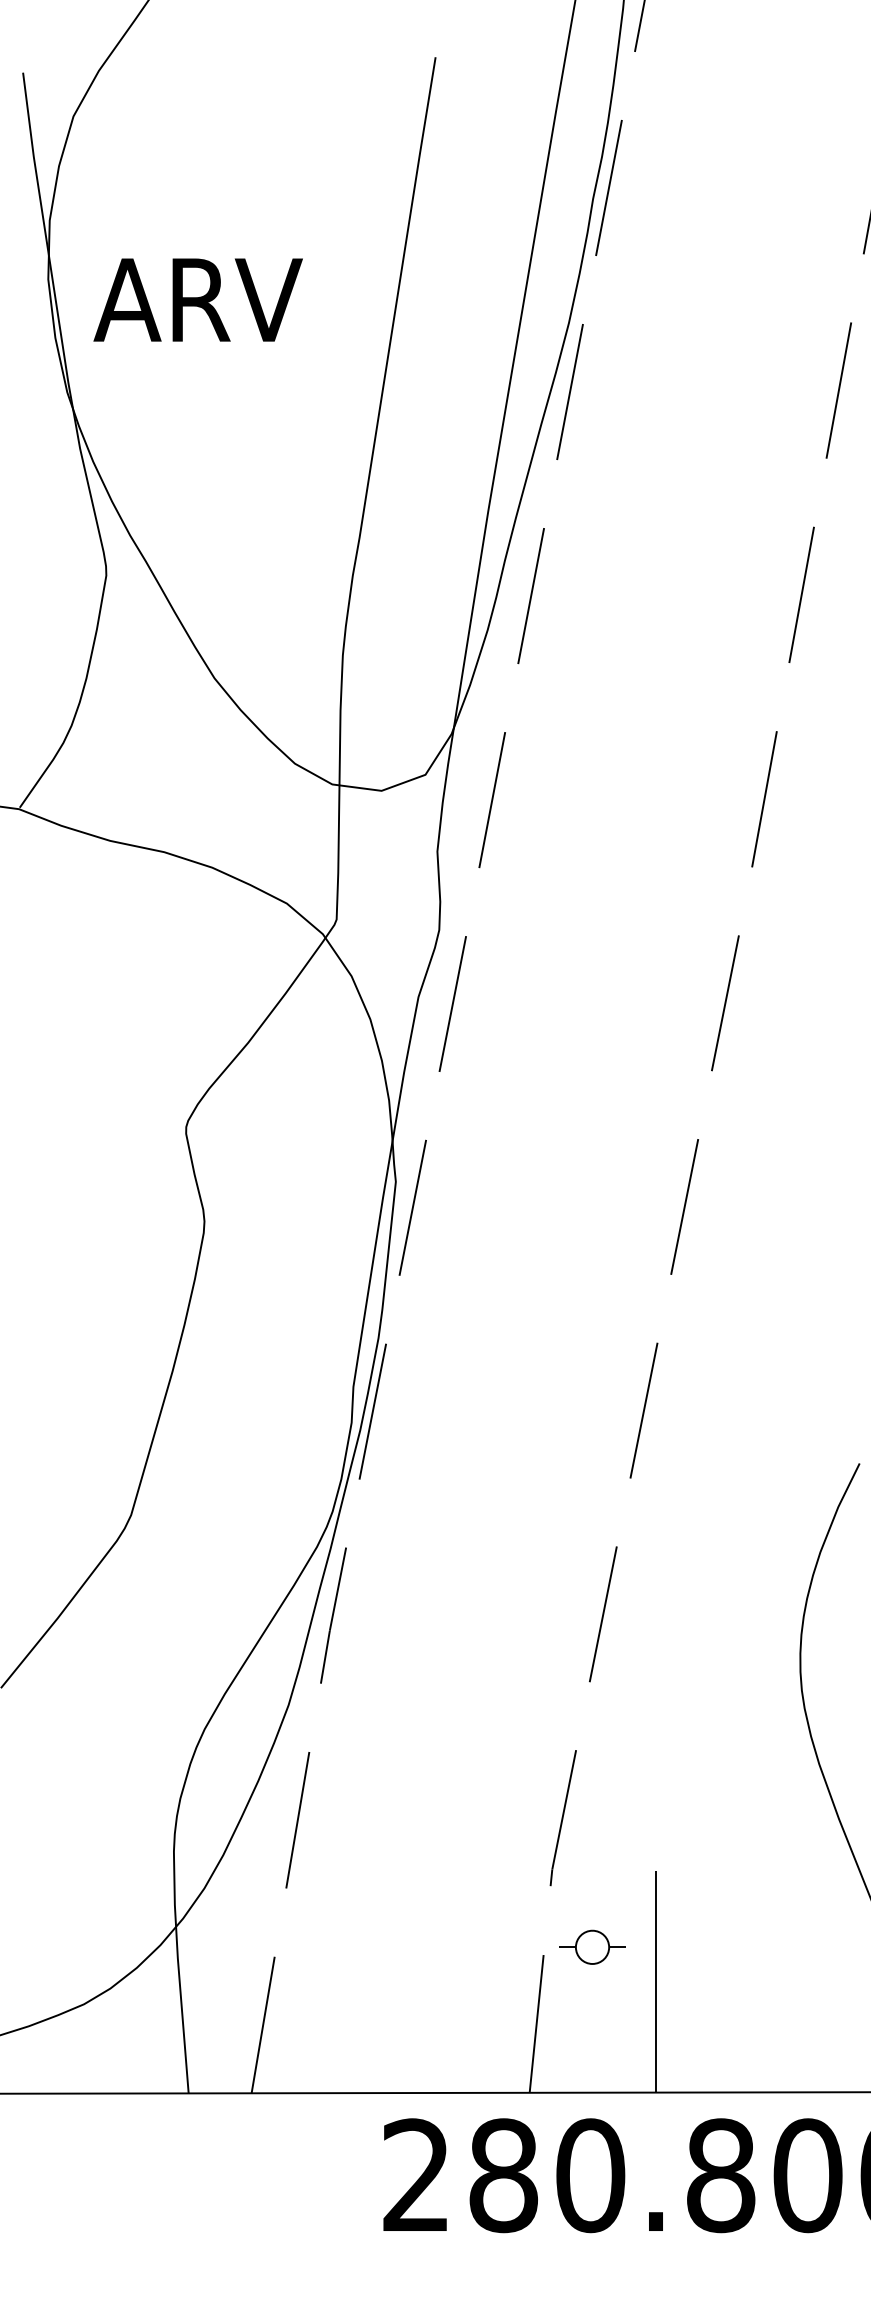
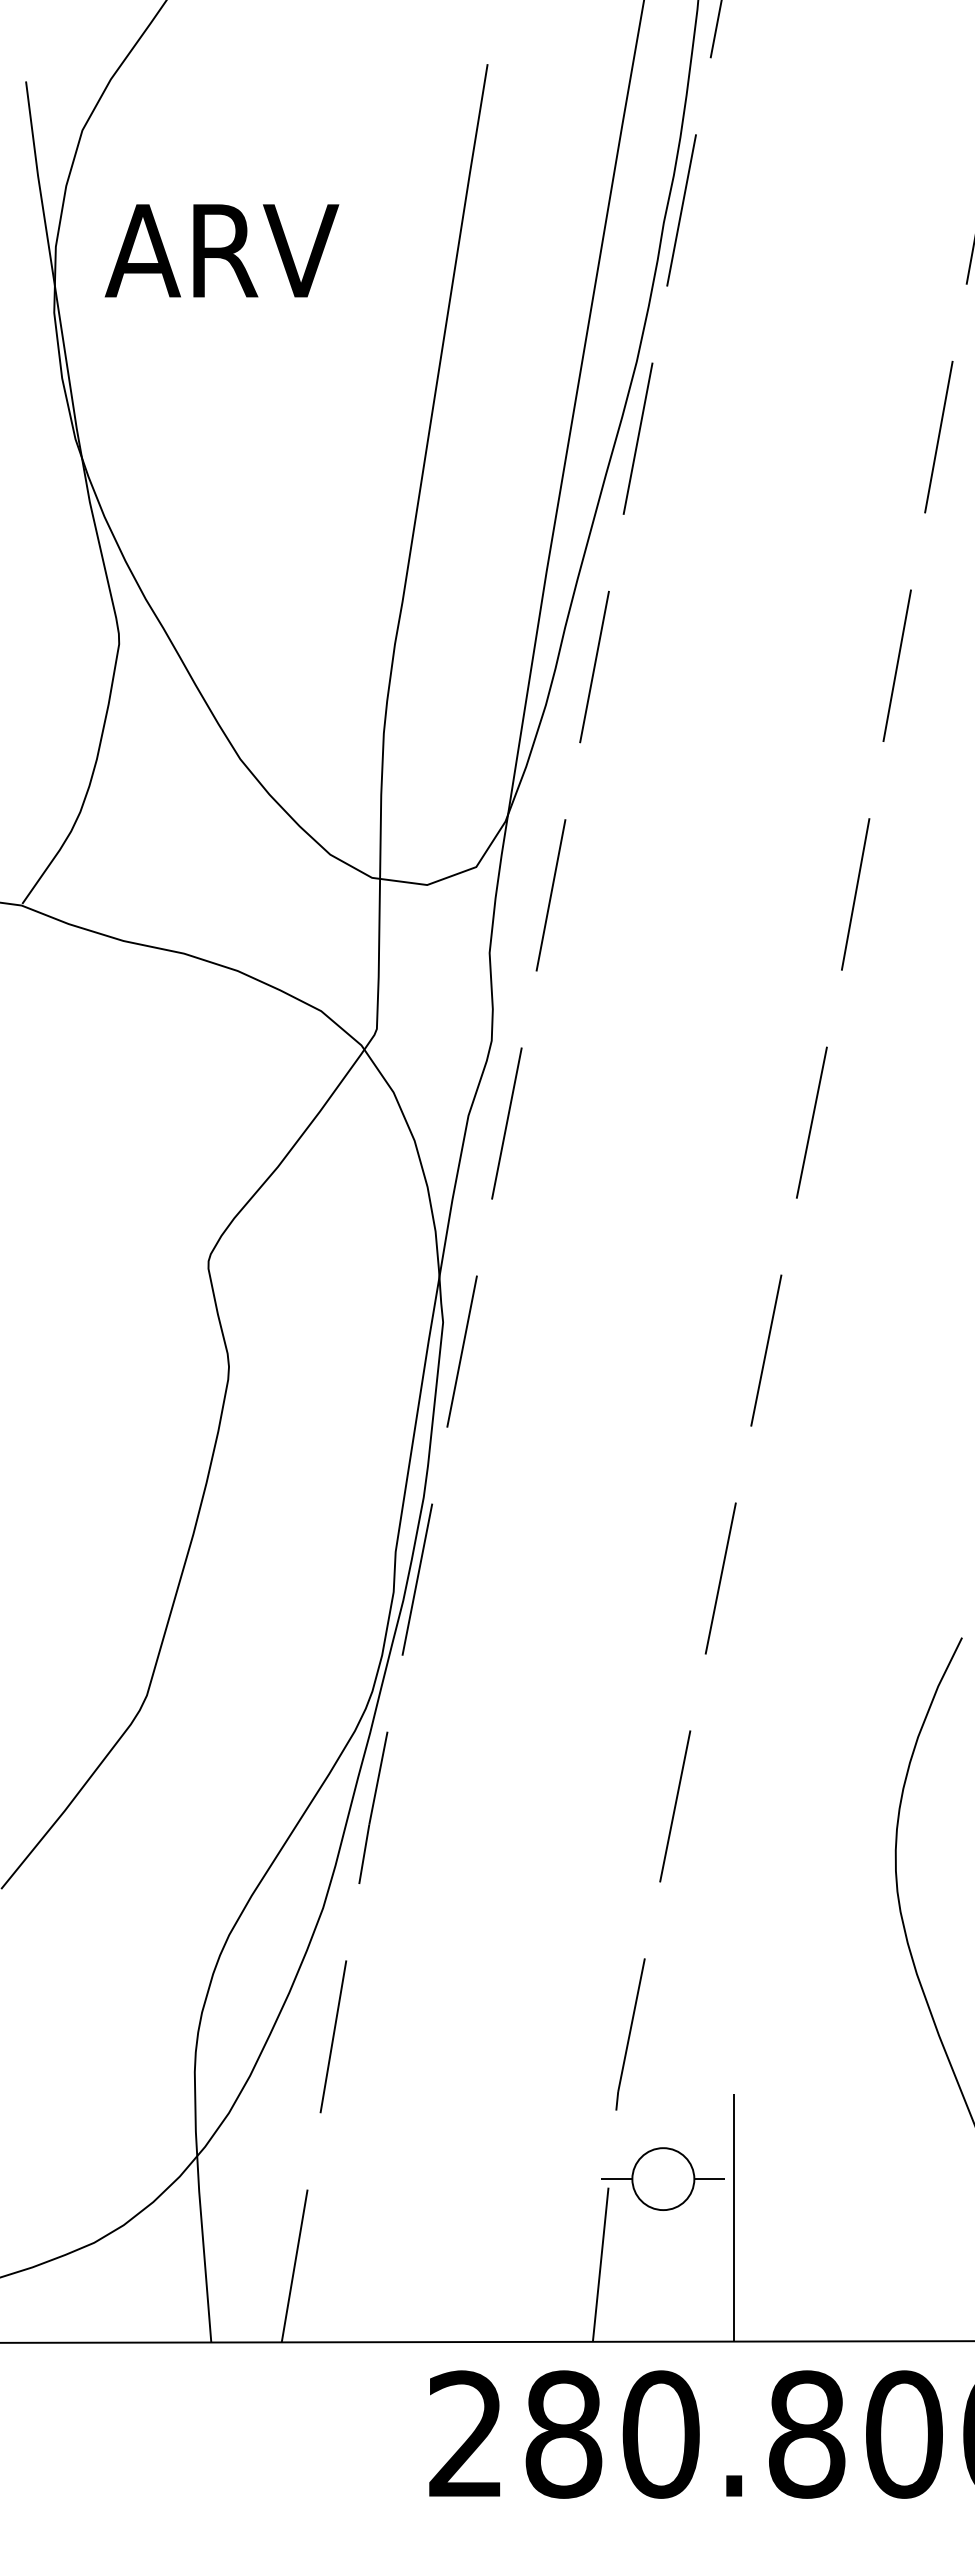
text: (197, 299) -> (221, 250), moved
part: (591, 1946) -> (662, 2178), size x1.67

